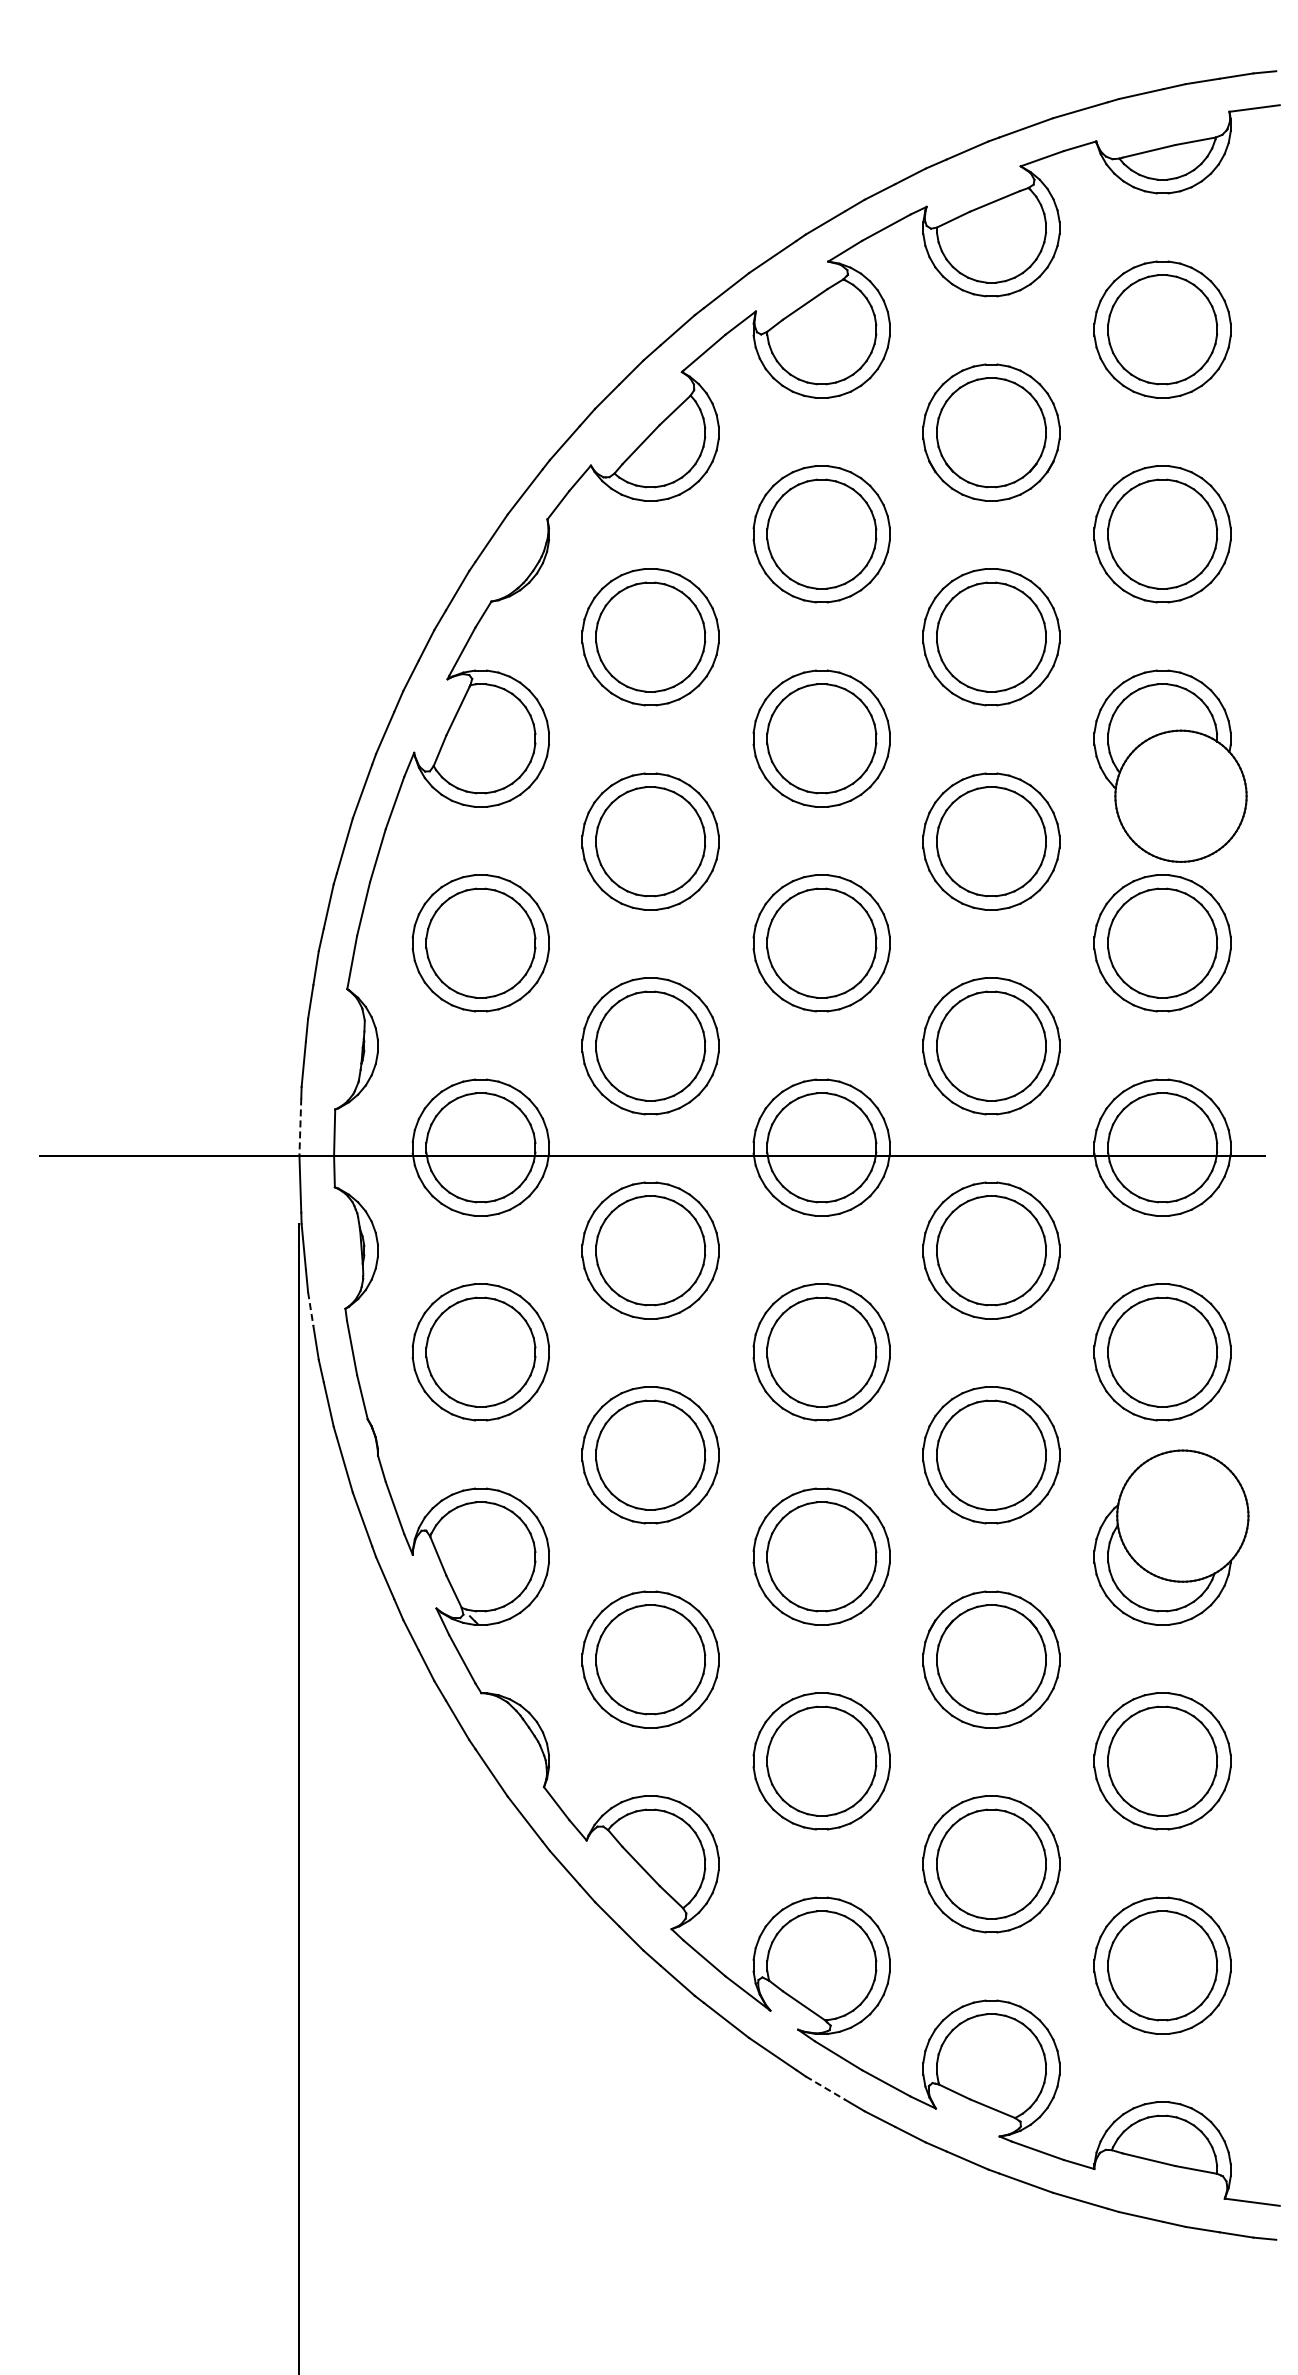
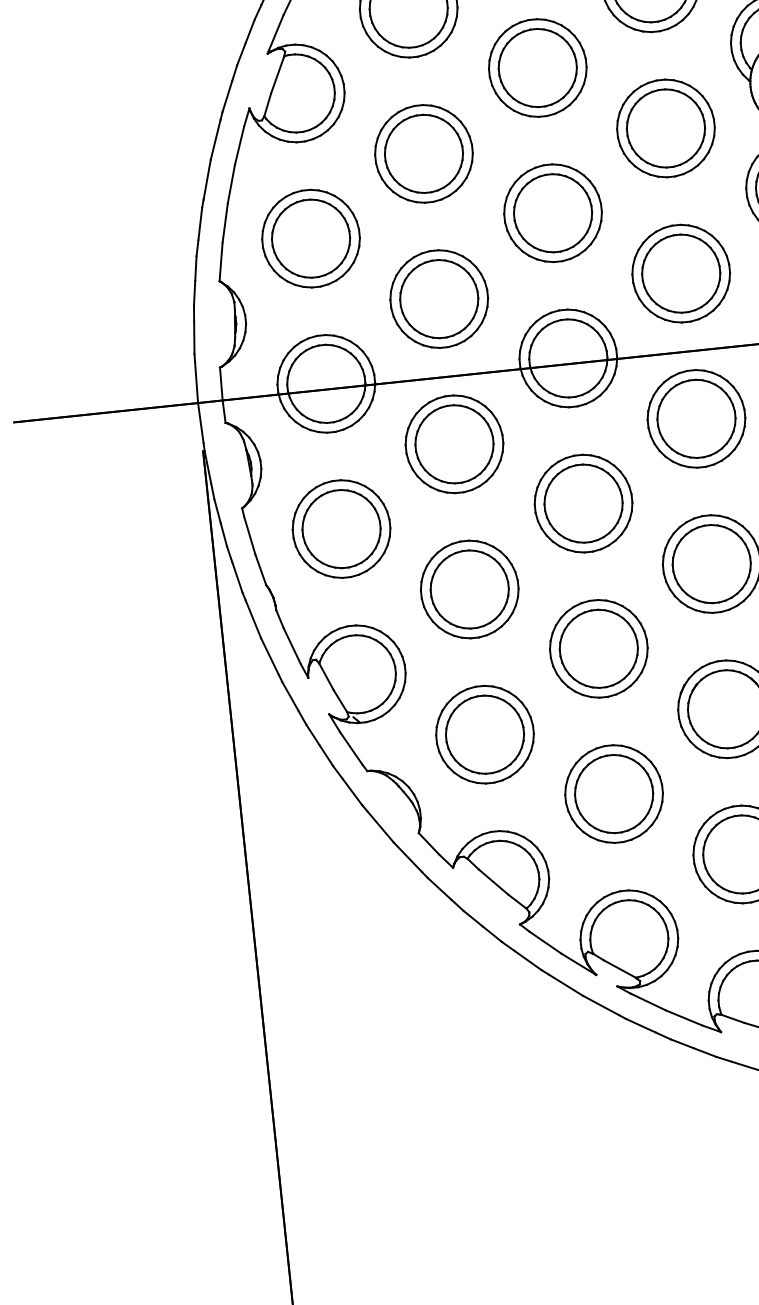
line: (300, 1127) -> (196, 382), dashed -> solid
line: (310, 1309) -> (217, 511), dashed -> solid
line: (825, 2088) -> (641, 1026), dashed -> solid

